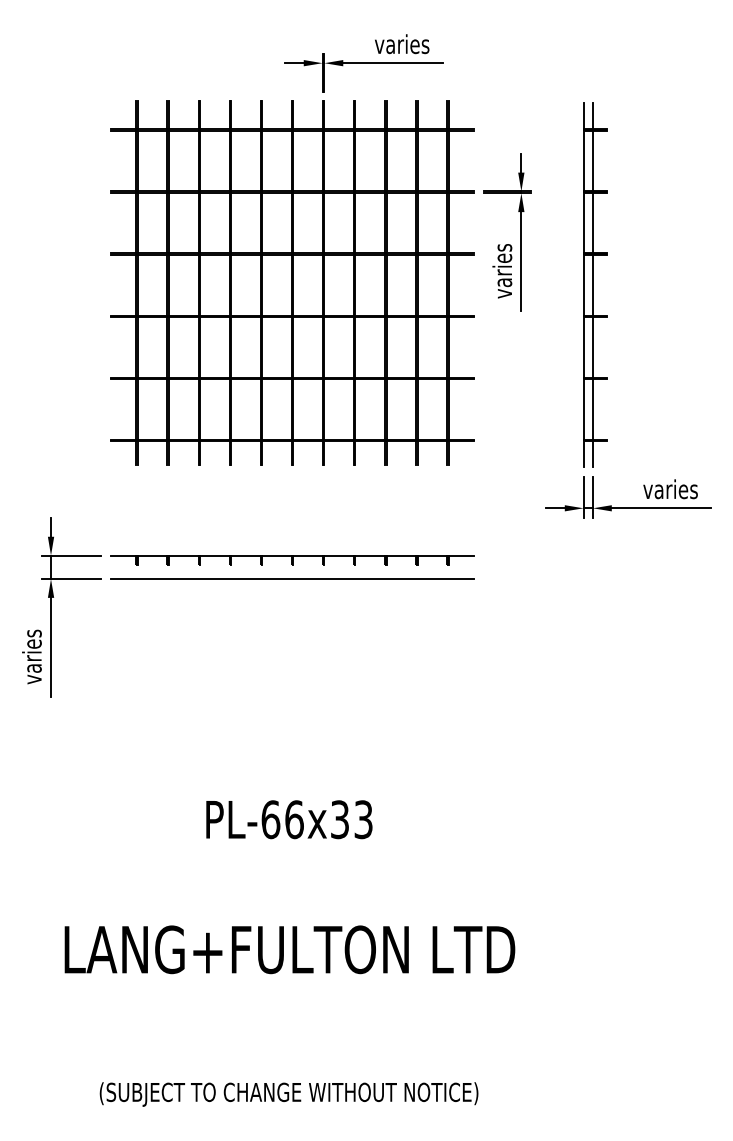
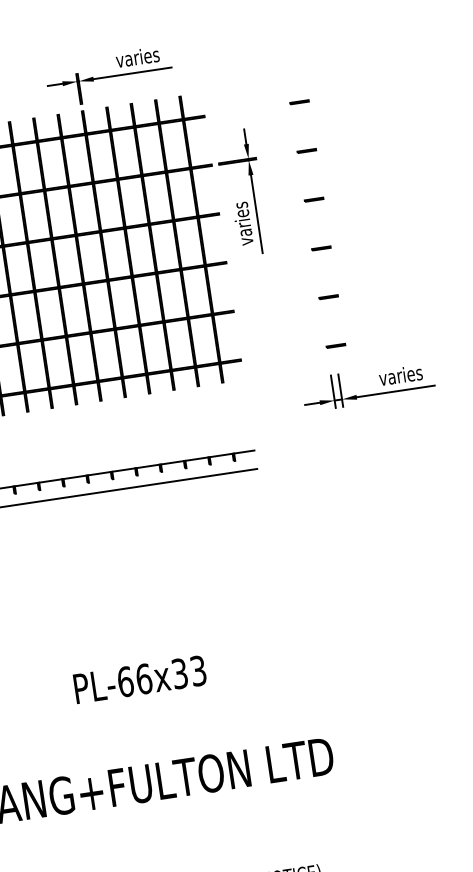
line: (583, 285) -> (308, 225), removed
line: (593, 285) -> (316, 224), removed

